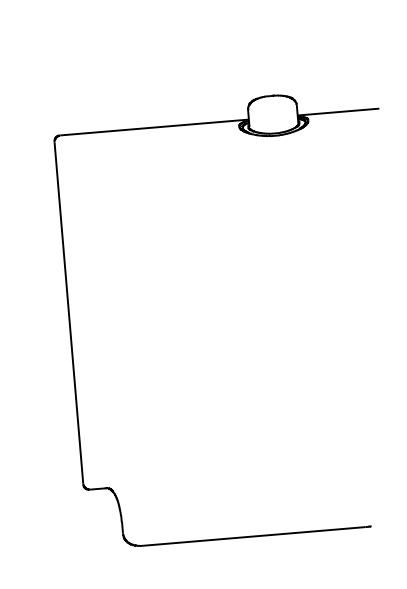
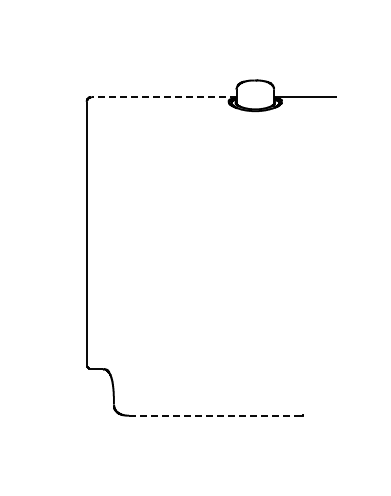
line: (153, 128) -> (163, 97), solid -> dashed
line: (254, 536) -> (214, 415), solid -> dashed

